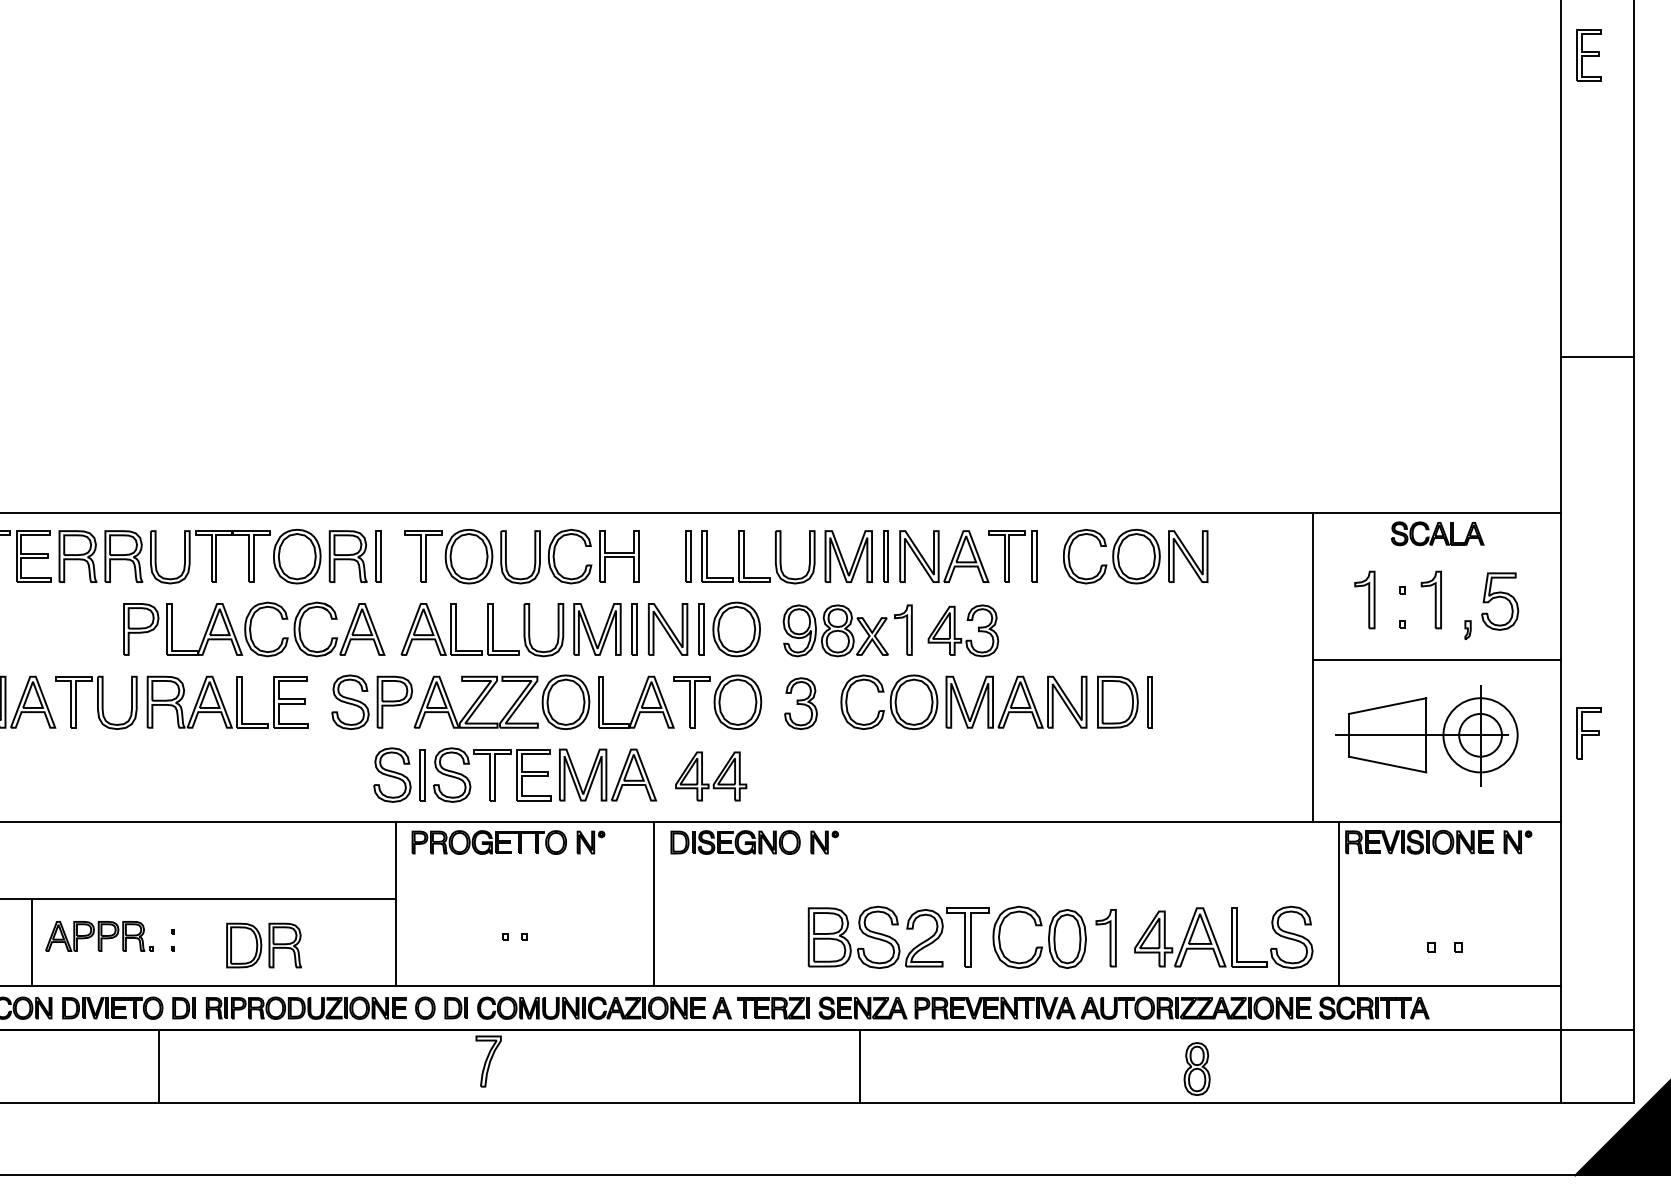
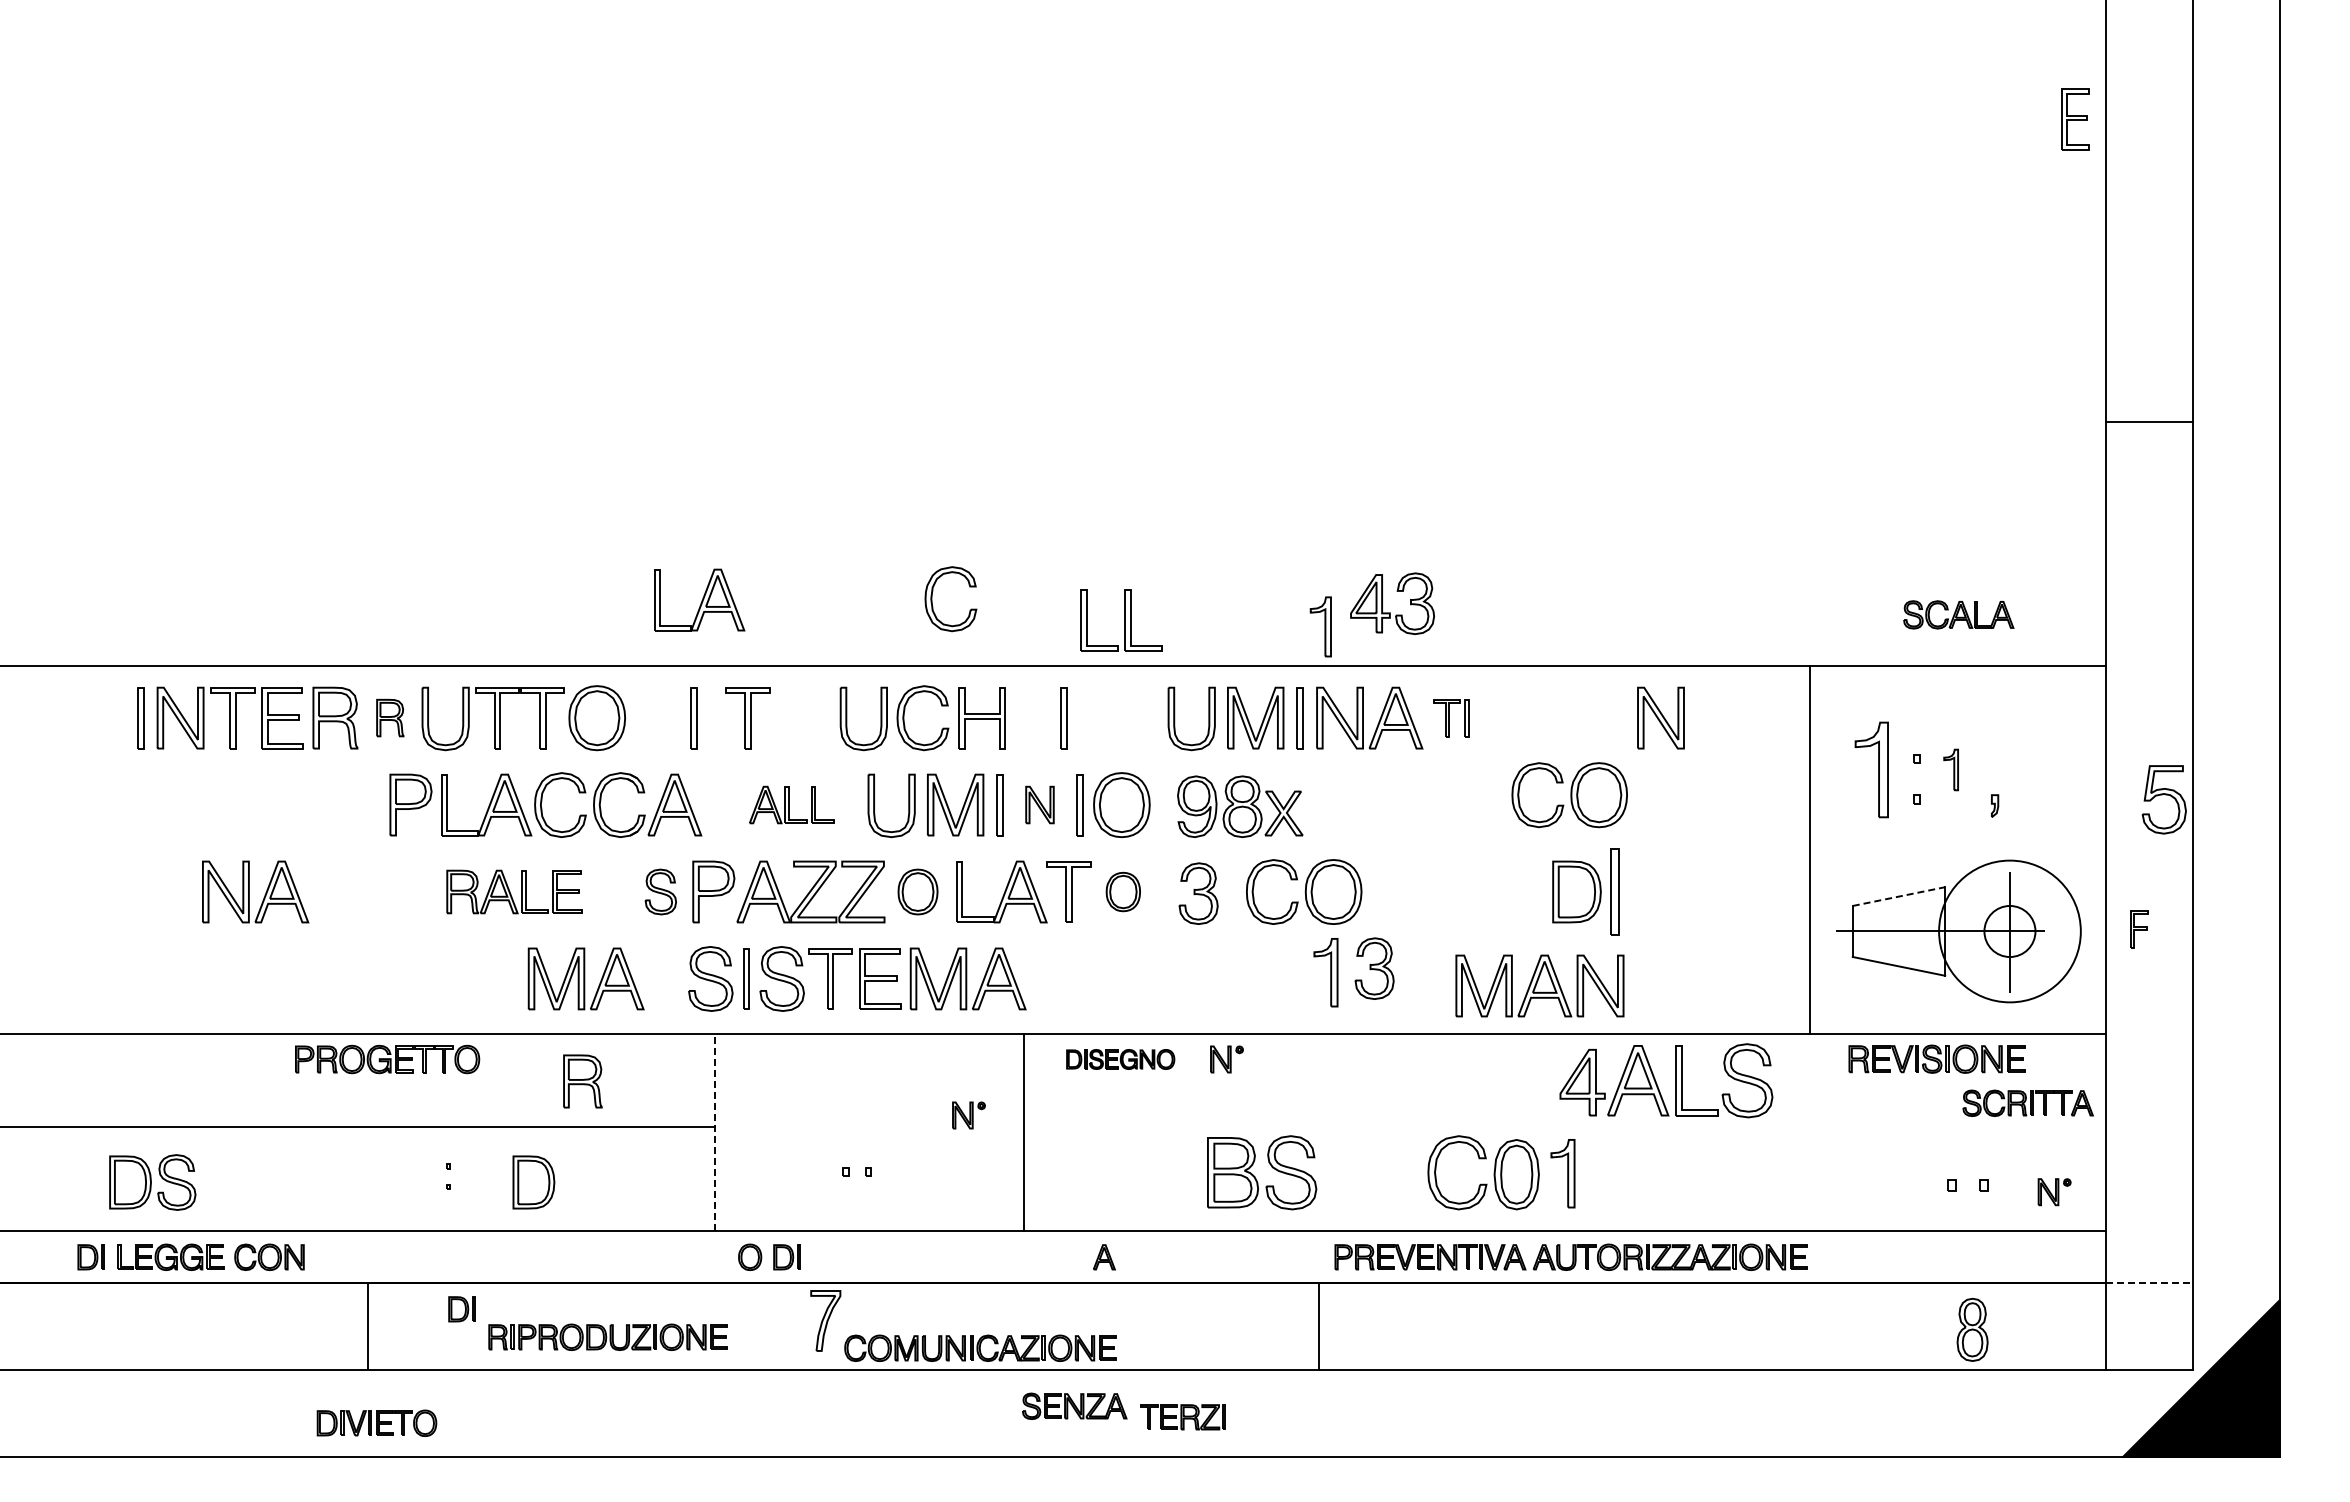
part: (1589, 55) -> (2075, 119), moved
line: (1596, 357) -> (2148, 422), moved
part: (382, 457) -> (699, 599), added
part: (578, 457) -> (932, 599), added
part: (1437, 533) -> (1958, 614), moved
part: (124, 556) -> (390, 717), size x0.6
part: (347, 556) -> (657, 717), removed
part: (469, 556) -> (802, 718), removed
part: (736, 556) -> (1121, 620), moved
part: (1012, 556) -> (1451, 718), size x0.6
part: (1111, 556) -> (1569, 795), moved
part: (1364, 599) -> (1871, 769), size x1.4
part: (1430, 599) -> (1950, 769), size x0.6
part: (1499, 601) -> (2163, 799), moved
part: (459, 628) -> (791, 804), size x0.6
part: (667, 628) -> (1039, 804), size x0.6
part: (903, 629) -> (1320, 626), moved
part: (961, 638) -> (1390, 612), moved
line: (1436, 659) -> (1957, 841), removed
part: (227, 701) -> (513, 891), size x0.7
part: (350, 701) -> (660, 891), size x0.7
part: (565, 701) -> (917, 891), size x0.7
part: (738, 701) -> (1123, 891), size x0.6
part: (1016, 701) -> (1539, 985), moved
part: (1150, 701) -> (1615, 891), size x1.4
part: (96, 702) -> (357, 892), removed
line: (1388, 706) -> (1899, 896), solid -> dashed
part: (1589, 733) -> (2139, 929), size x0.6
circle: (1480, 735) -> (2009, 931), size x1.6
part: (948, 766) -> (1374, 968), added
part: (907, 769) -> (1325, 972), added
part: (287, 774) -> (585, 978), added
part: (716, 778) -> (1097, 983), removed
part: (489, 842) -> (387, 1059), moved
part: (590, 842) -> (968, 1115), moved
part: (735, 842) -> (1120, 1059), size x0.7
part: (1517, 842) -> (2054, 1192), moved
line: (395, 903) -> (714, 1132), solid -> dashed
line: (1339, 903) -> (1841, 1132), removed
part: (941, 934) -> (1366, 1169), removed
part: (98, 936) -> (360, 1171), removed
part: (1231, 937) -> (1675, 1080), moved
line: (31, 942) -> (279, 1178), removed
part: (284, 945) -> (582, 1081), moved
part: (112, 1007) -> (376, 1422), moved
part: (305, 1007) -> (607, 1336), moved
part: (591, 1007) -> (980, 1347), moved
part: (862, 1007) -> (1074, 1405), moved
part: (1373, 1007) -> (2027, 1102), moved
part: (183, 1008) -> (461, 1309), moved
part: (773, 1008) -> (1182, 1417), moved
line: (1597, 1030) -> (2149, 1283), solid -> dashed
line: (159, 1066) -> (368, 1326), moved
line: (859, 1066) -> (1318, 1326), moved
part: (1197, 1068) -> (1972, 1329), moved

